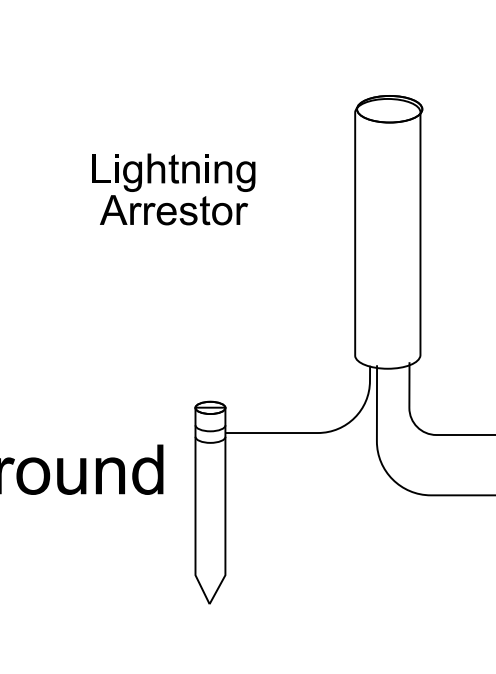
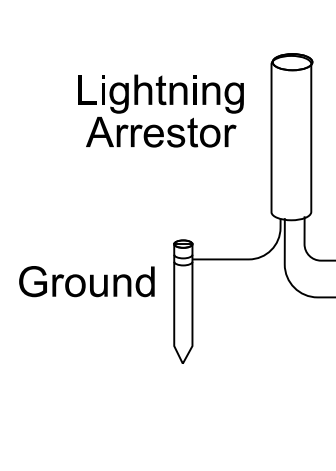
part: (172, 188) -> (160, 110), size x1.67

